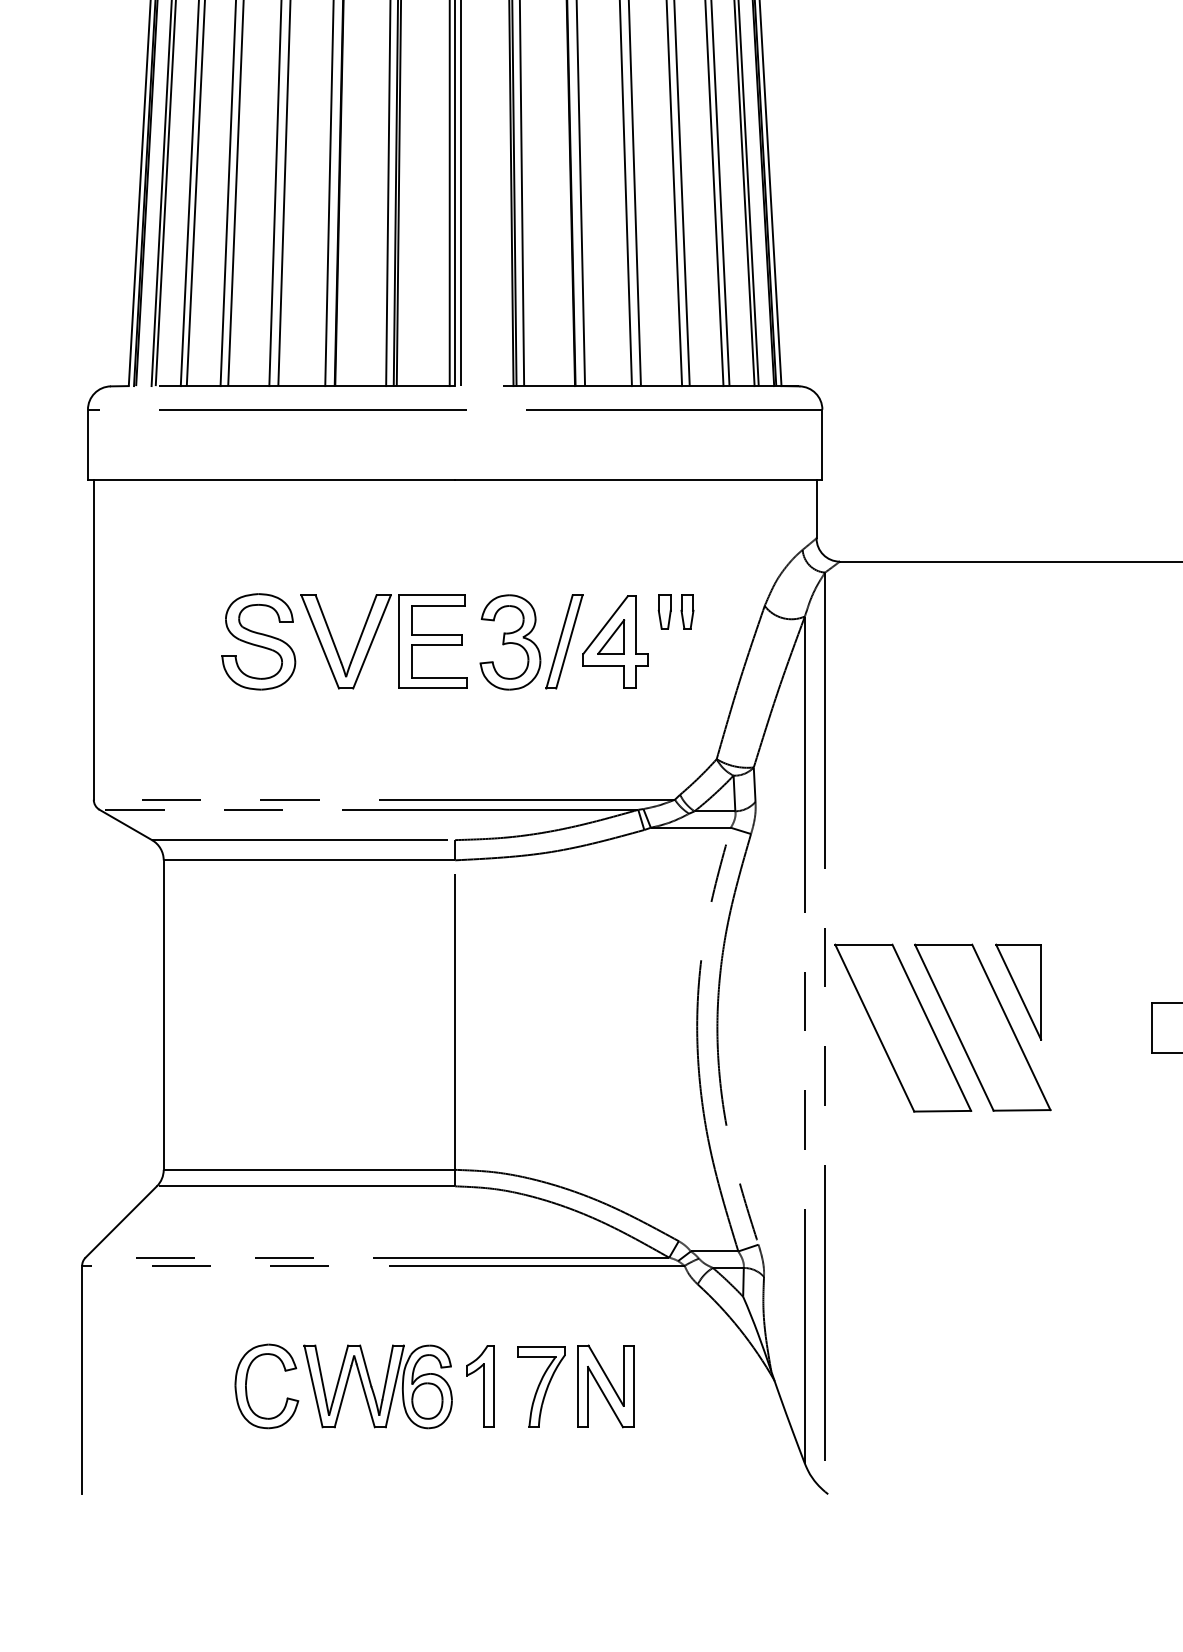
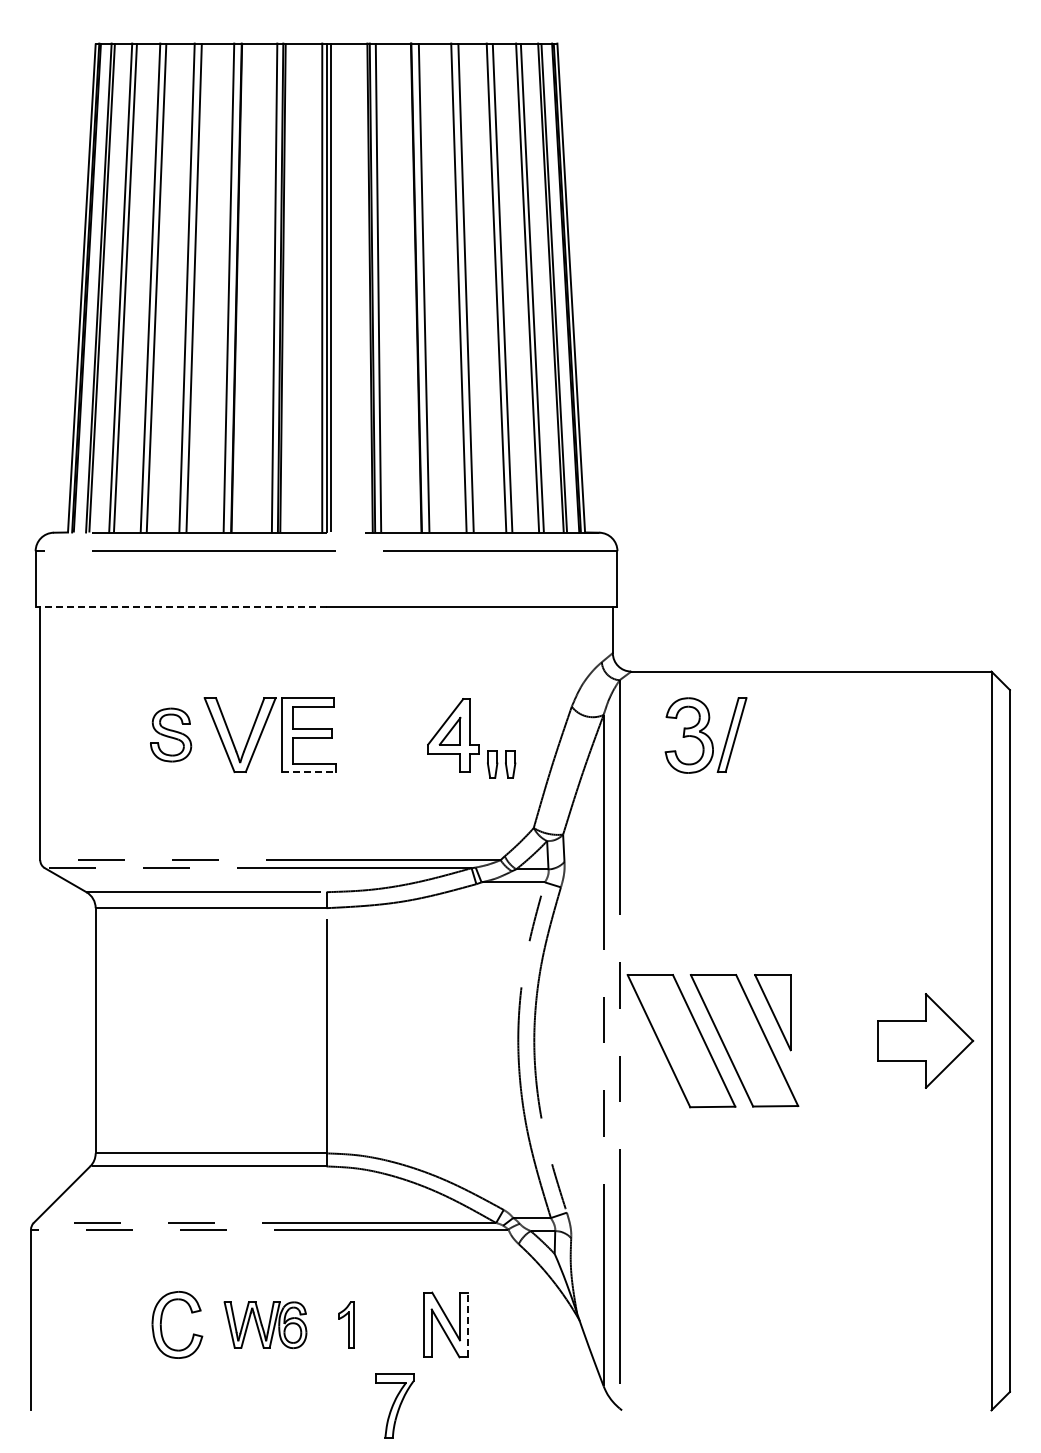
line: (270, 479) -> (180, 606), solid -> dashed
part: (675, 612) -> (501, 764), moved
part: (258, 641) -> (170, 734), size x0.7
part: (530, 642) -> (705, 735), moved
line: (433, 689) -> (309, 772), solid -> dashed
part: (378, 1385) -> (265, 1324), size x0.7
part: (480, 1385) -> (346, 1324), size x0.7
part: (540, 1385) -> (394, 1405), moved
line: (634, 1385) -> (468, 1324), solid -> dashed

